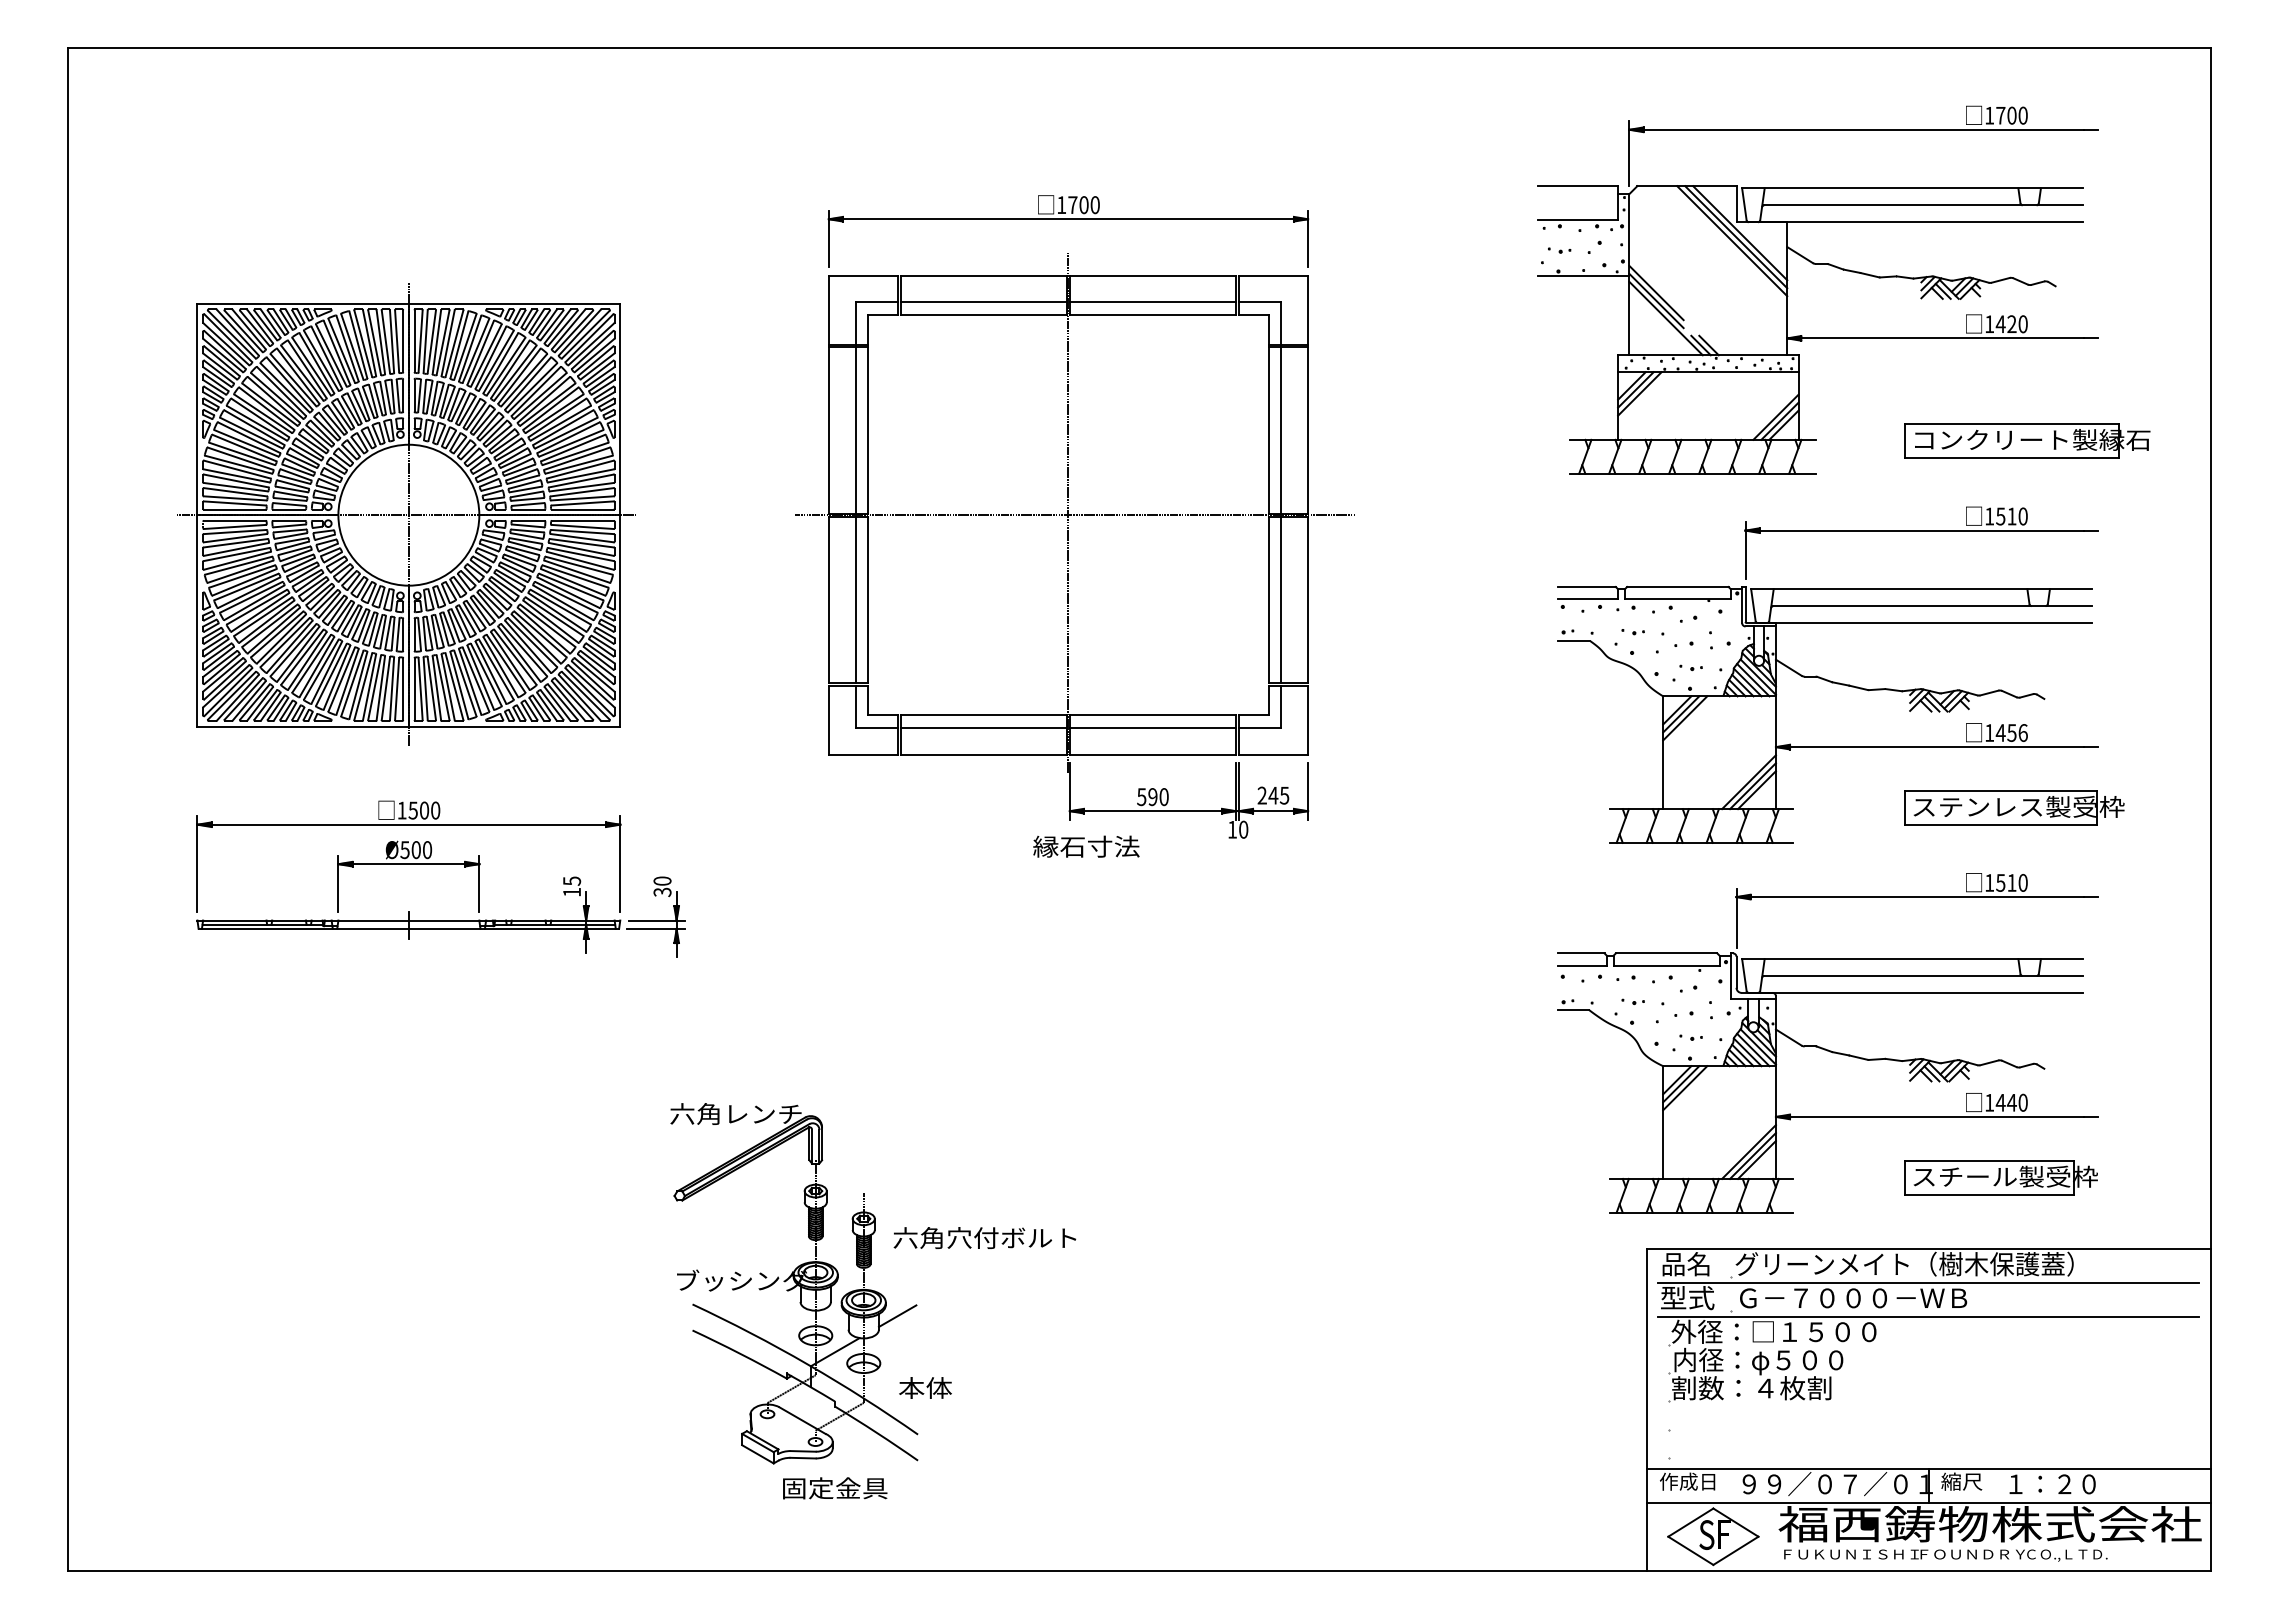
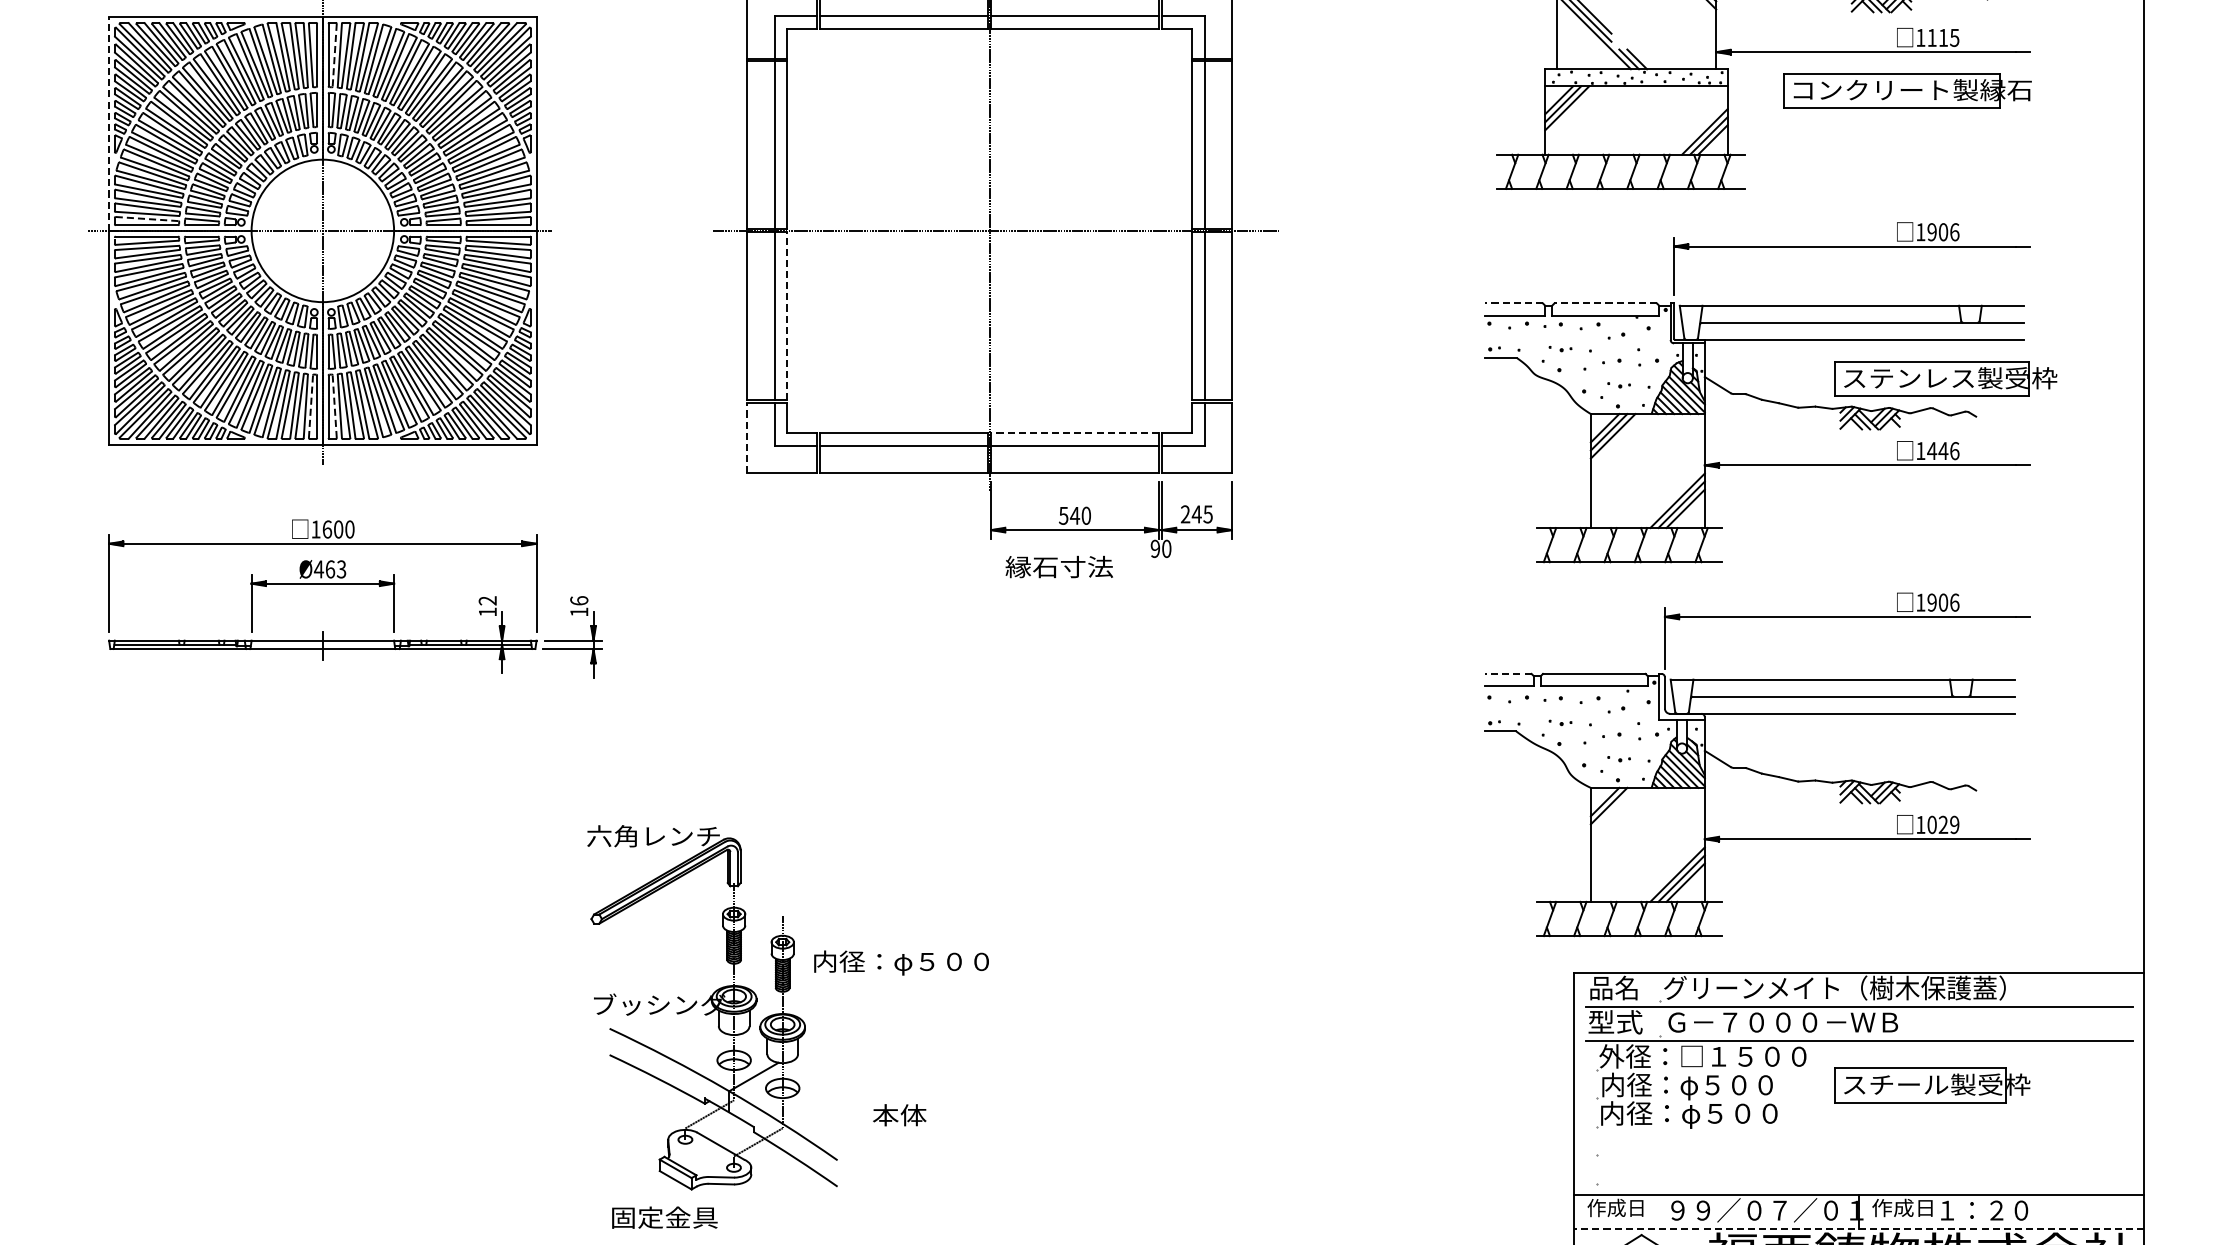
text: (2011, 324) -> (1942, 38), 1420 -> 1115
line: (420, 341) -> (334, 55), solid -> dashed
line: (197, 409) -> (109, 124), solid -> dashed
part: (2027, 440) -> (1907, 90), moved
line: (235, 503) -> (147, 219), solid -> dashed
text: (2011, 516) -> (1942, 232), 1510 -> 1906
line: (1587, 587) -> (1514, 303), solid -> dashed
line: (1677, 587) -> (1605, 303), solid -> dashed
line: (868, 599) -> (787, 316), solid -> dashed
line: (397, 688) -> (311, 406), solid -> dashed
line: (420, 688) -> (334, 406), solid -> dashed
line: (1152, 715) -> (1074, 433), solid -> dashed
line: (828, 720) -> (747, 438), solid -> dashed
text: (2011, 733) -> (1942, 451), 1456 -> 1446
text: (1152, 797) -> (1074, 516), 590 -> 540
part: (2014, 807) -> (1945, 378), moved
text: (412, 810) -> (326, 529), 1500 -> 1600
text: (1231, 829) -> (1154, 548), 10 -> 90
text: (1086, 846) -> (1059, 566), moved
text: (416, 850) -> (330, 569), Ø500 -> Ø463
text: (572, 880) -> (488, 600), 15 -> 12
text: (2011, 882) -> (1942, 602), 1510 -> 1906
text: (662, 886) -> (579, 606), 30 -> 16
line: (1580, 953) -> (1507, 673), solid -> dashed
line: (1685, 1088) -> (1613, 810), removed
text: (2011, 1102) -> (1942, 824), 1440 -> 1029
part: (2000, 1177) -> (1931, 1085), moved
text: (984, 1239) -> (904, 963), 六角穴付ボルト -> 内径：φ５００
line: (897, 1315) -> (816, 1039), removed
text: (925, 1387) -> (899, 1114), moved
text: (1759, 1389) -> (1688, 1114), 割数：４枚割 -> 内径：φ５００
text: (1971, 1481) -> (1902, 1207), 縮尺 -> 作成日
text: (835, 1488) -> (665, 1217), moved
line: (1928, 1502) -> (1859, 1228), solid -> dashed

